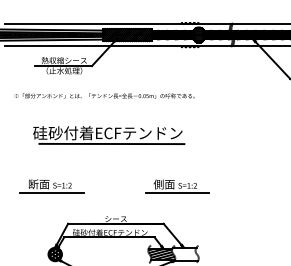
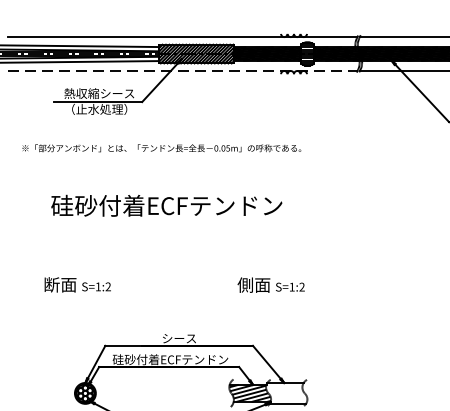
line: (118, 46) -> (183, 71), solid -> dashed
line: (111, 143) -> (172, 221), removed
line: (51, 192) -> (79, 297), removed
line: (177, 192) -> (274, 297), removed

